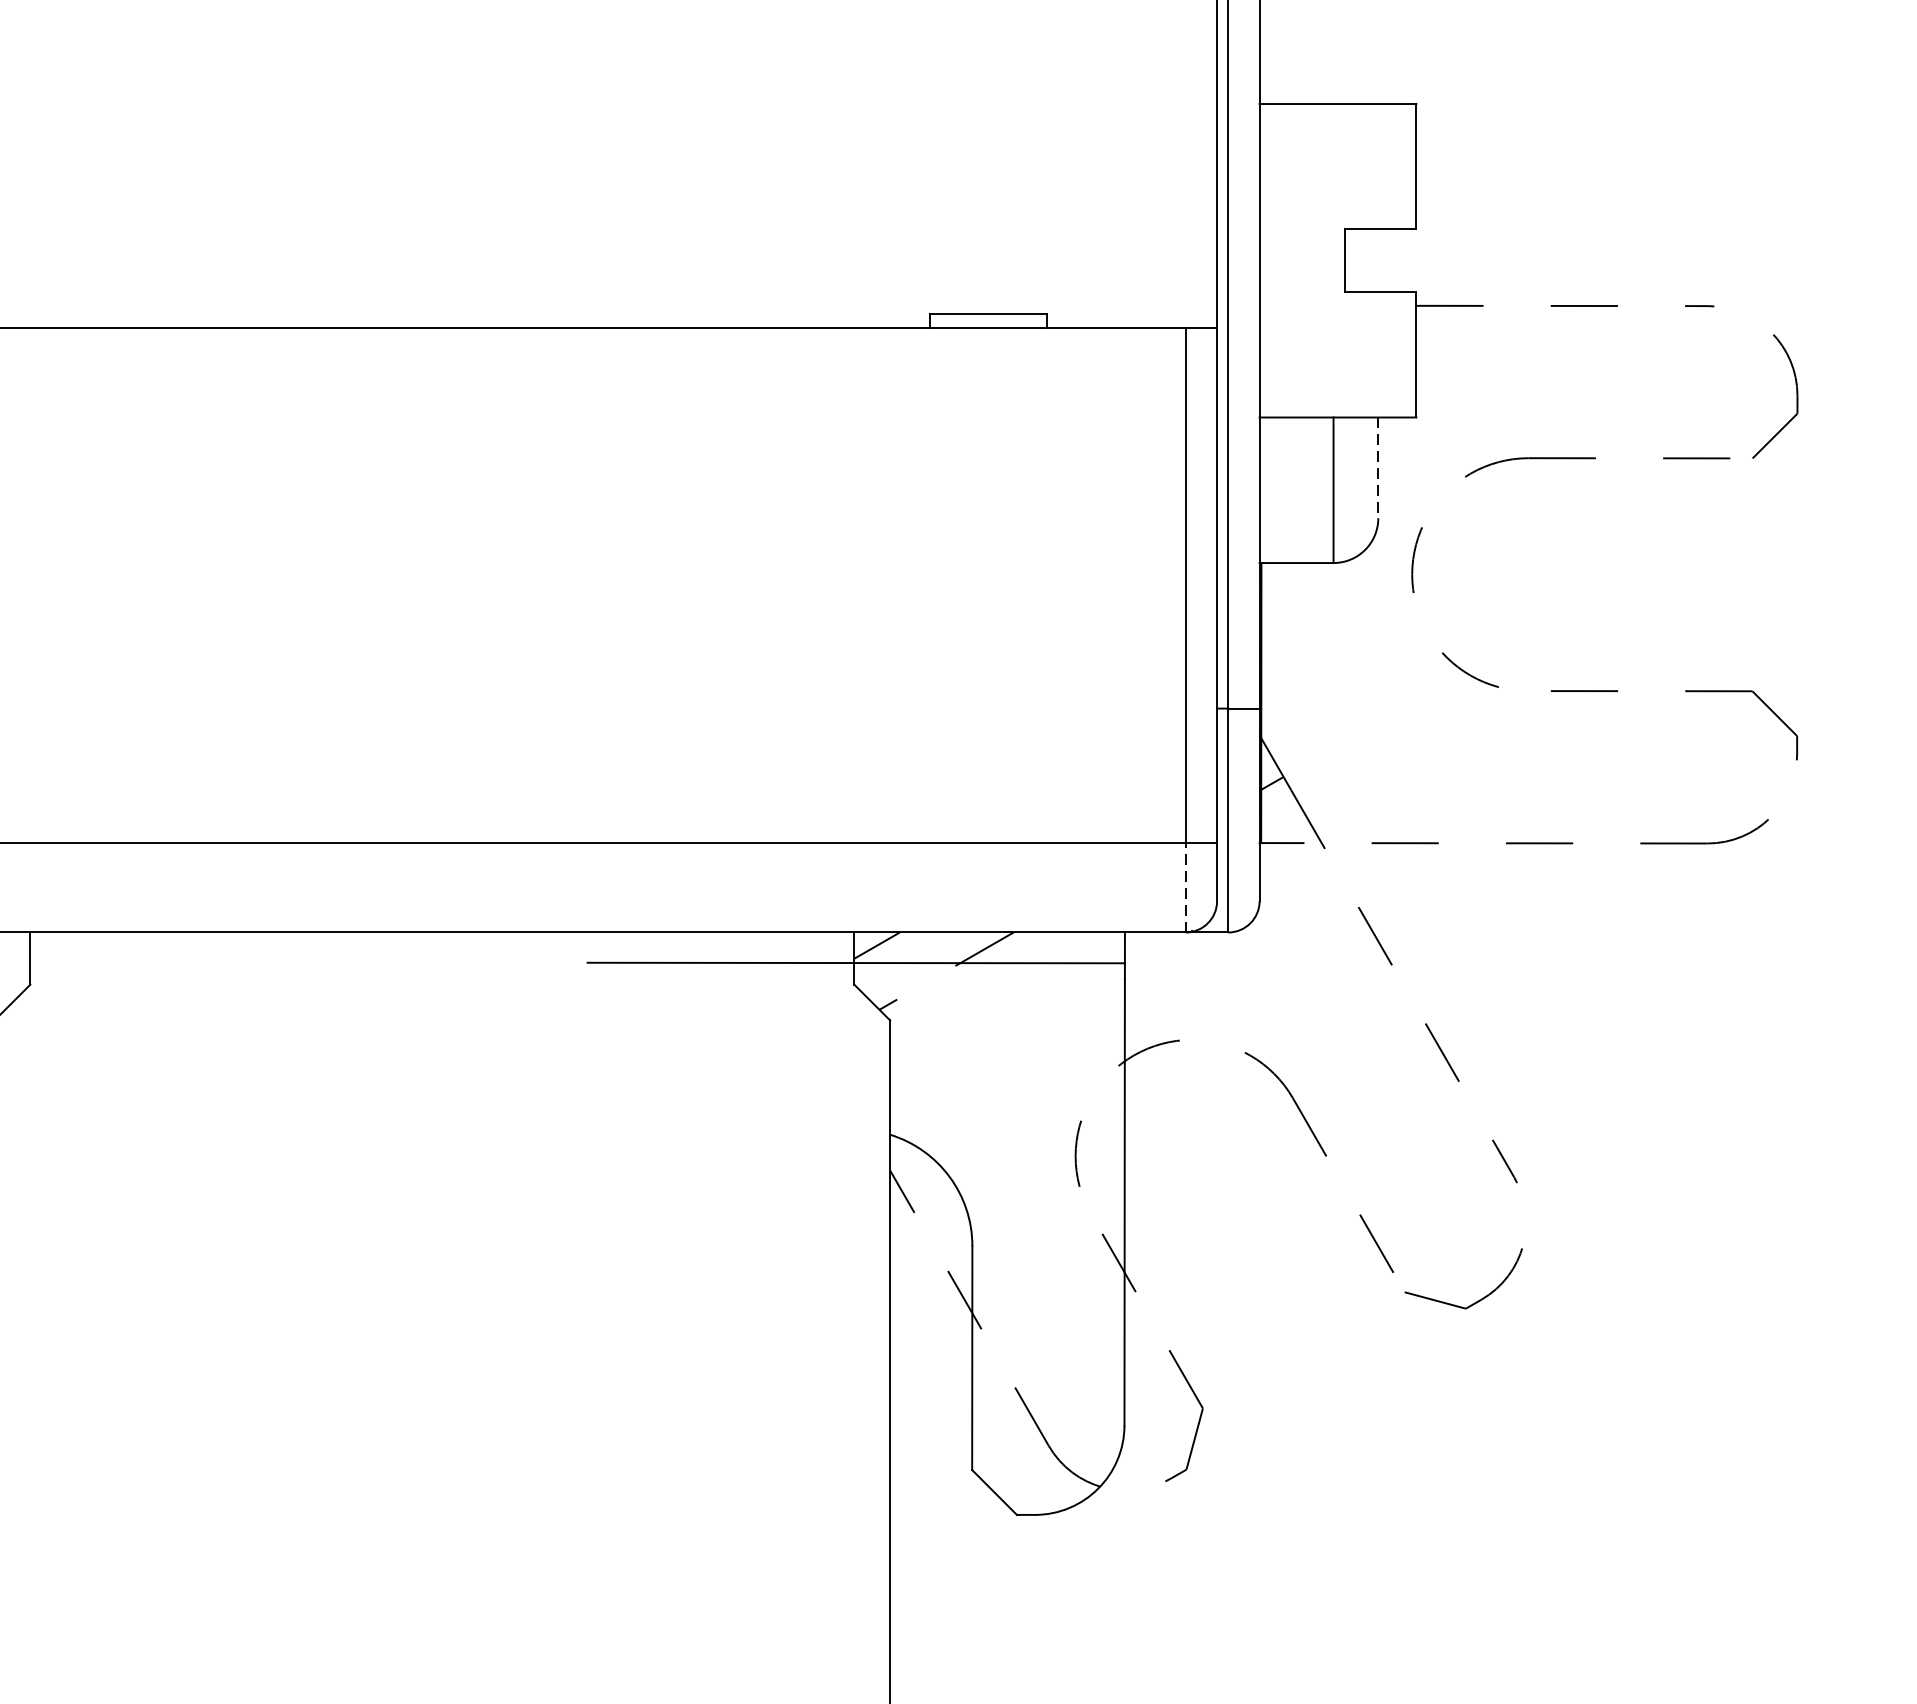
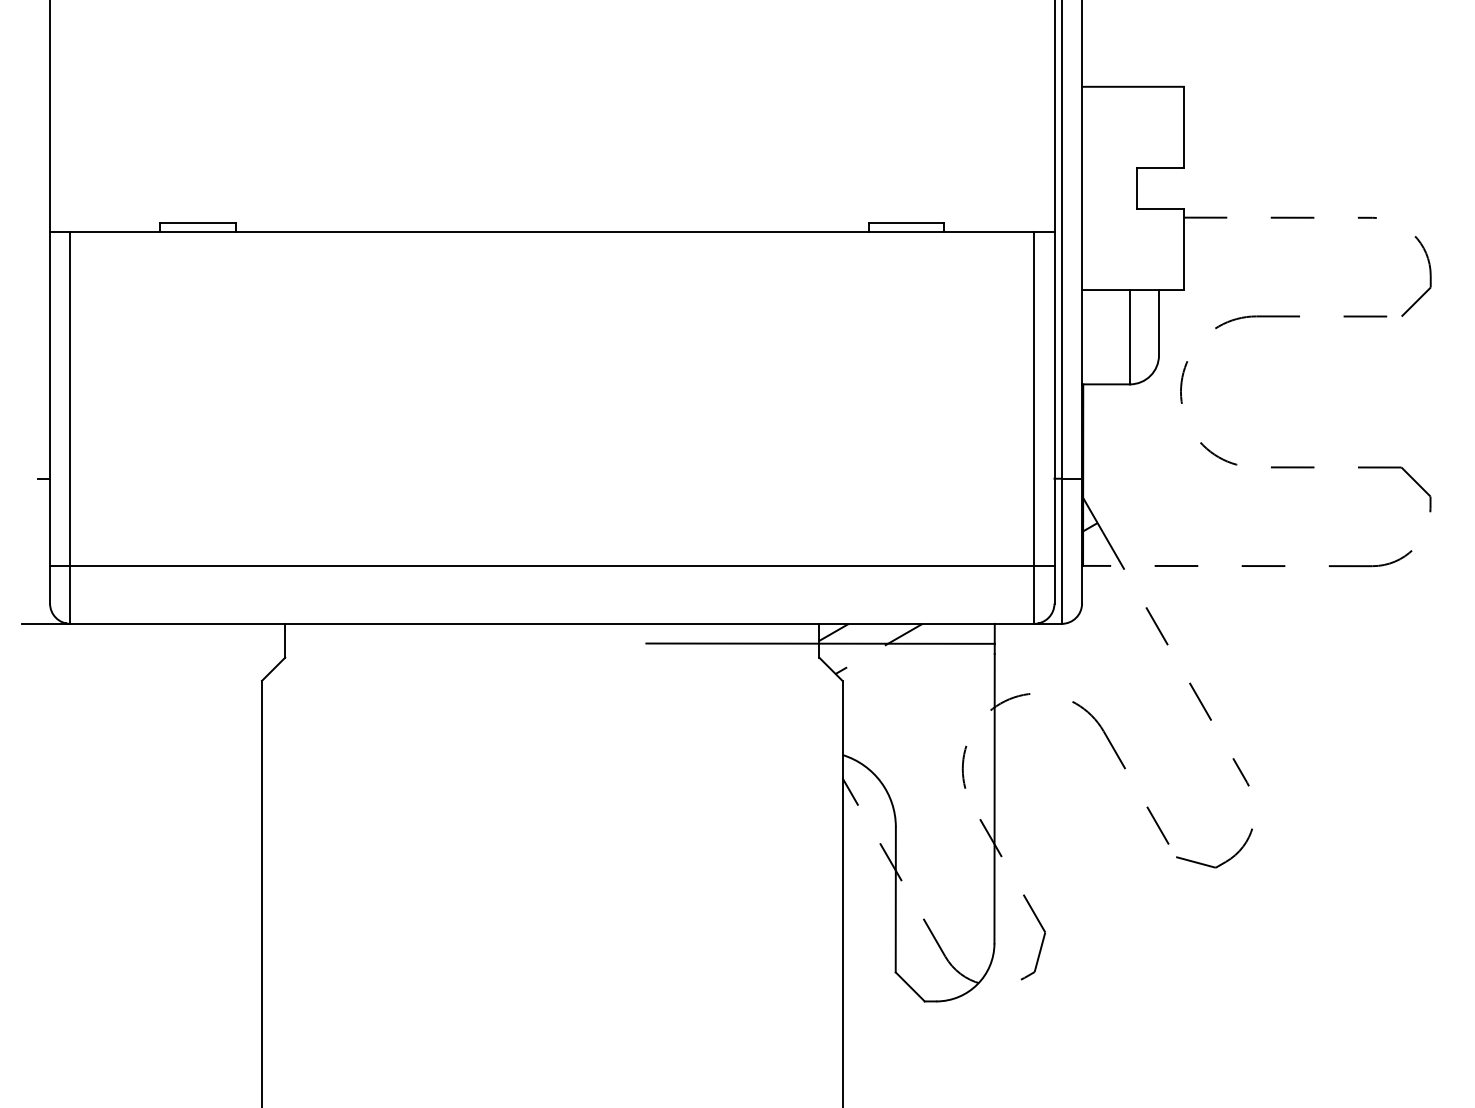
line: (1379, 467) -> (1159, 322), dashed -> solid
line: (1186, 887) -> (1034, 594), dashed -> solid

